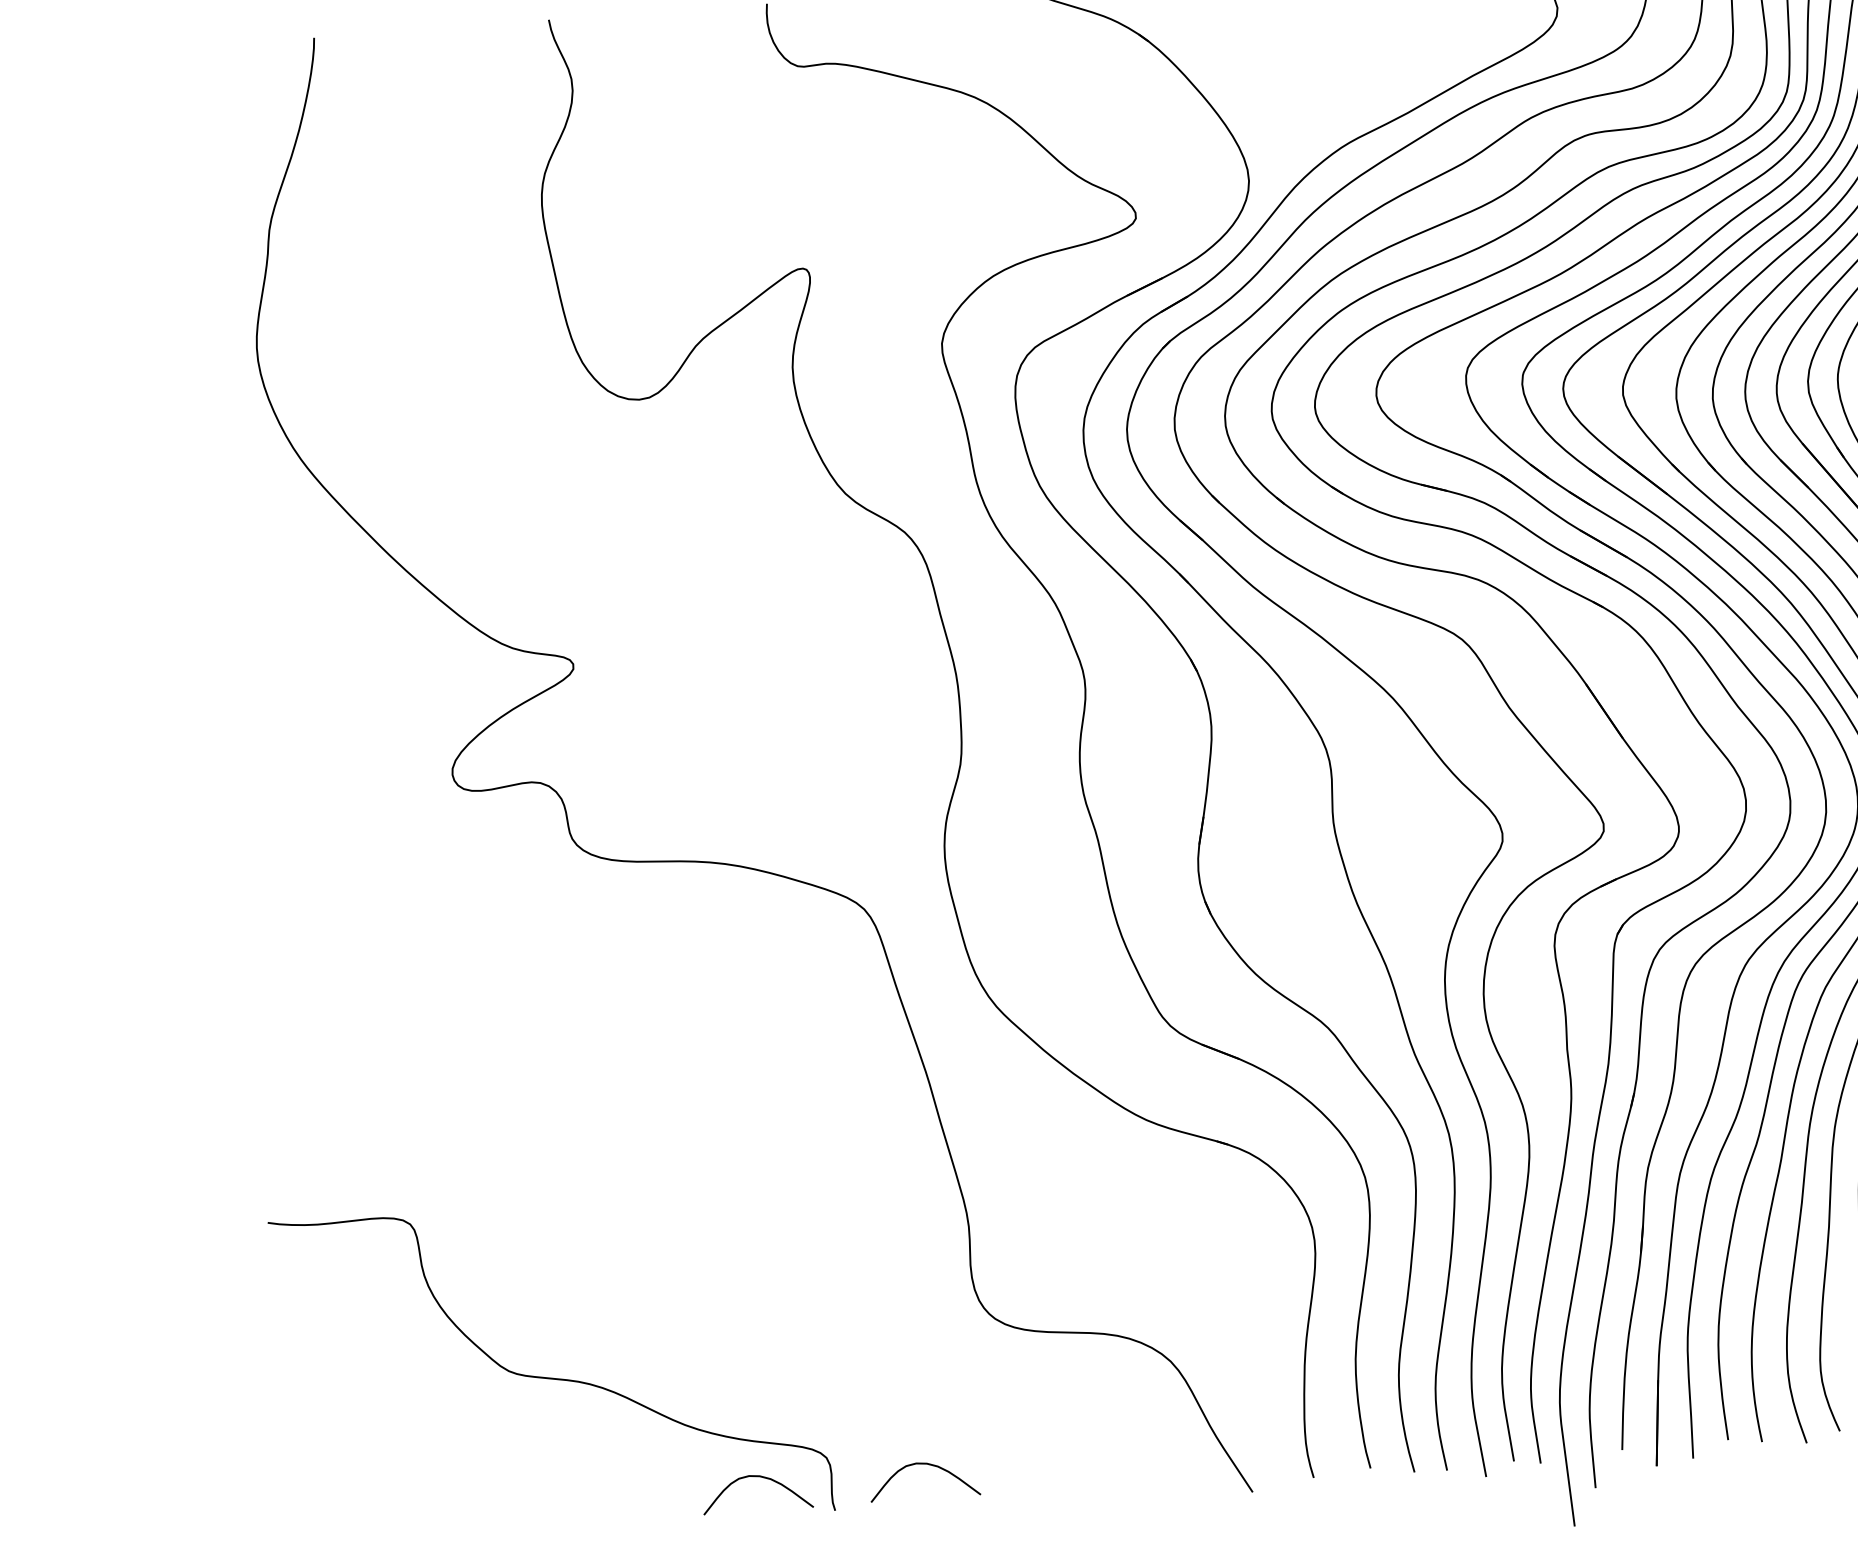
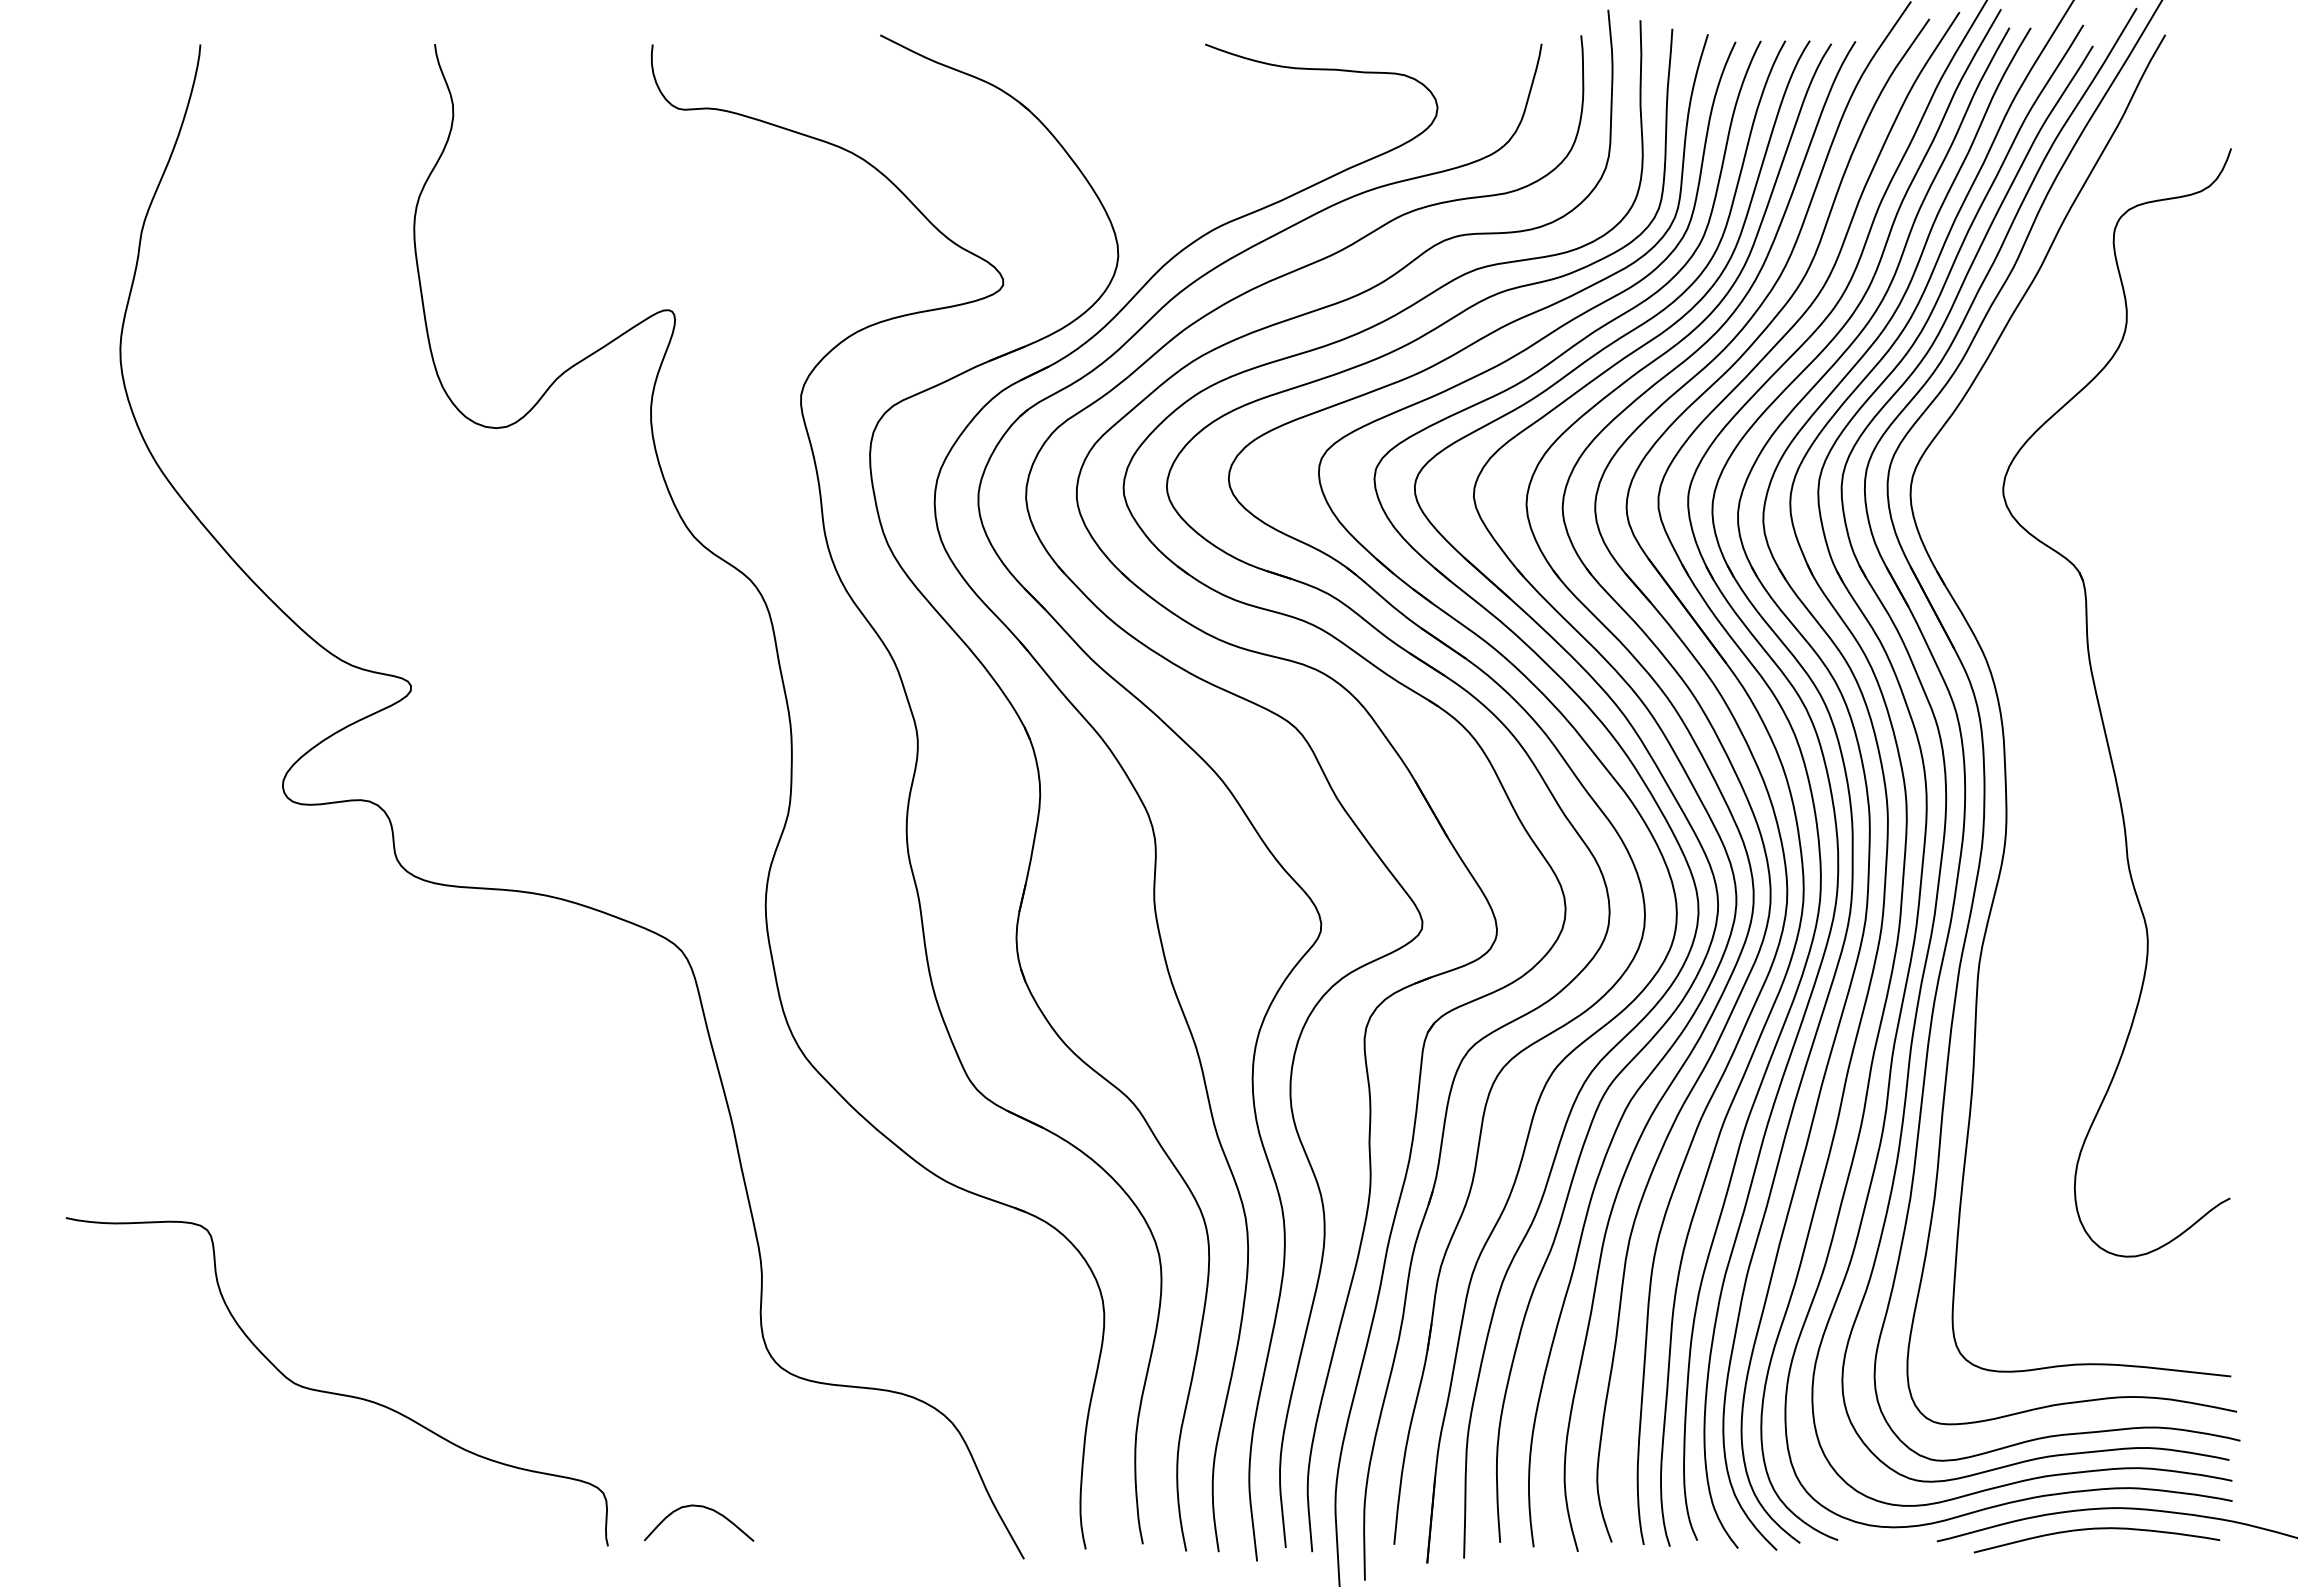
curve: (757, 1477) -> (533, 1507), removed

